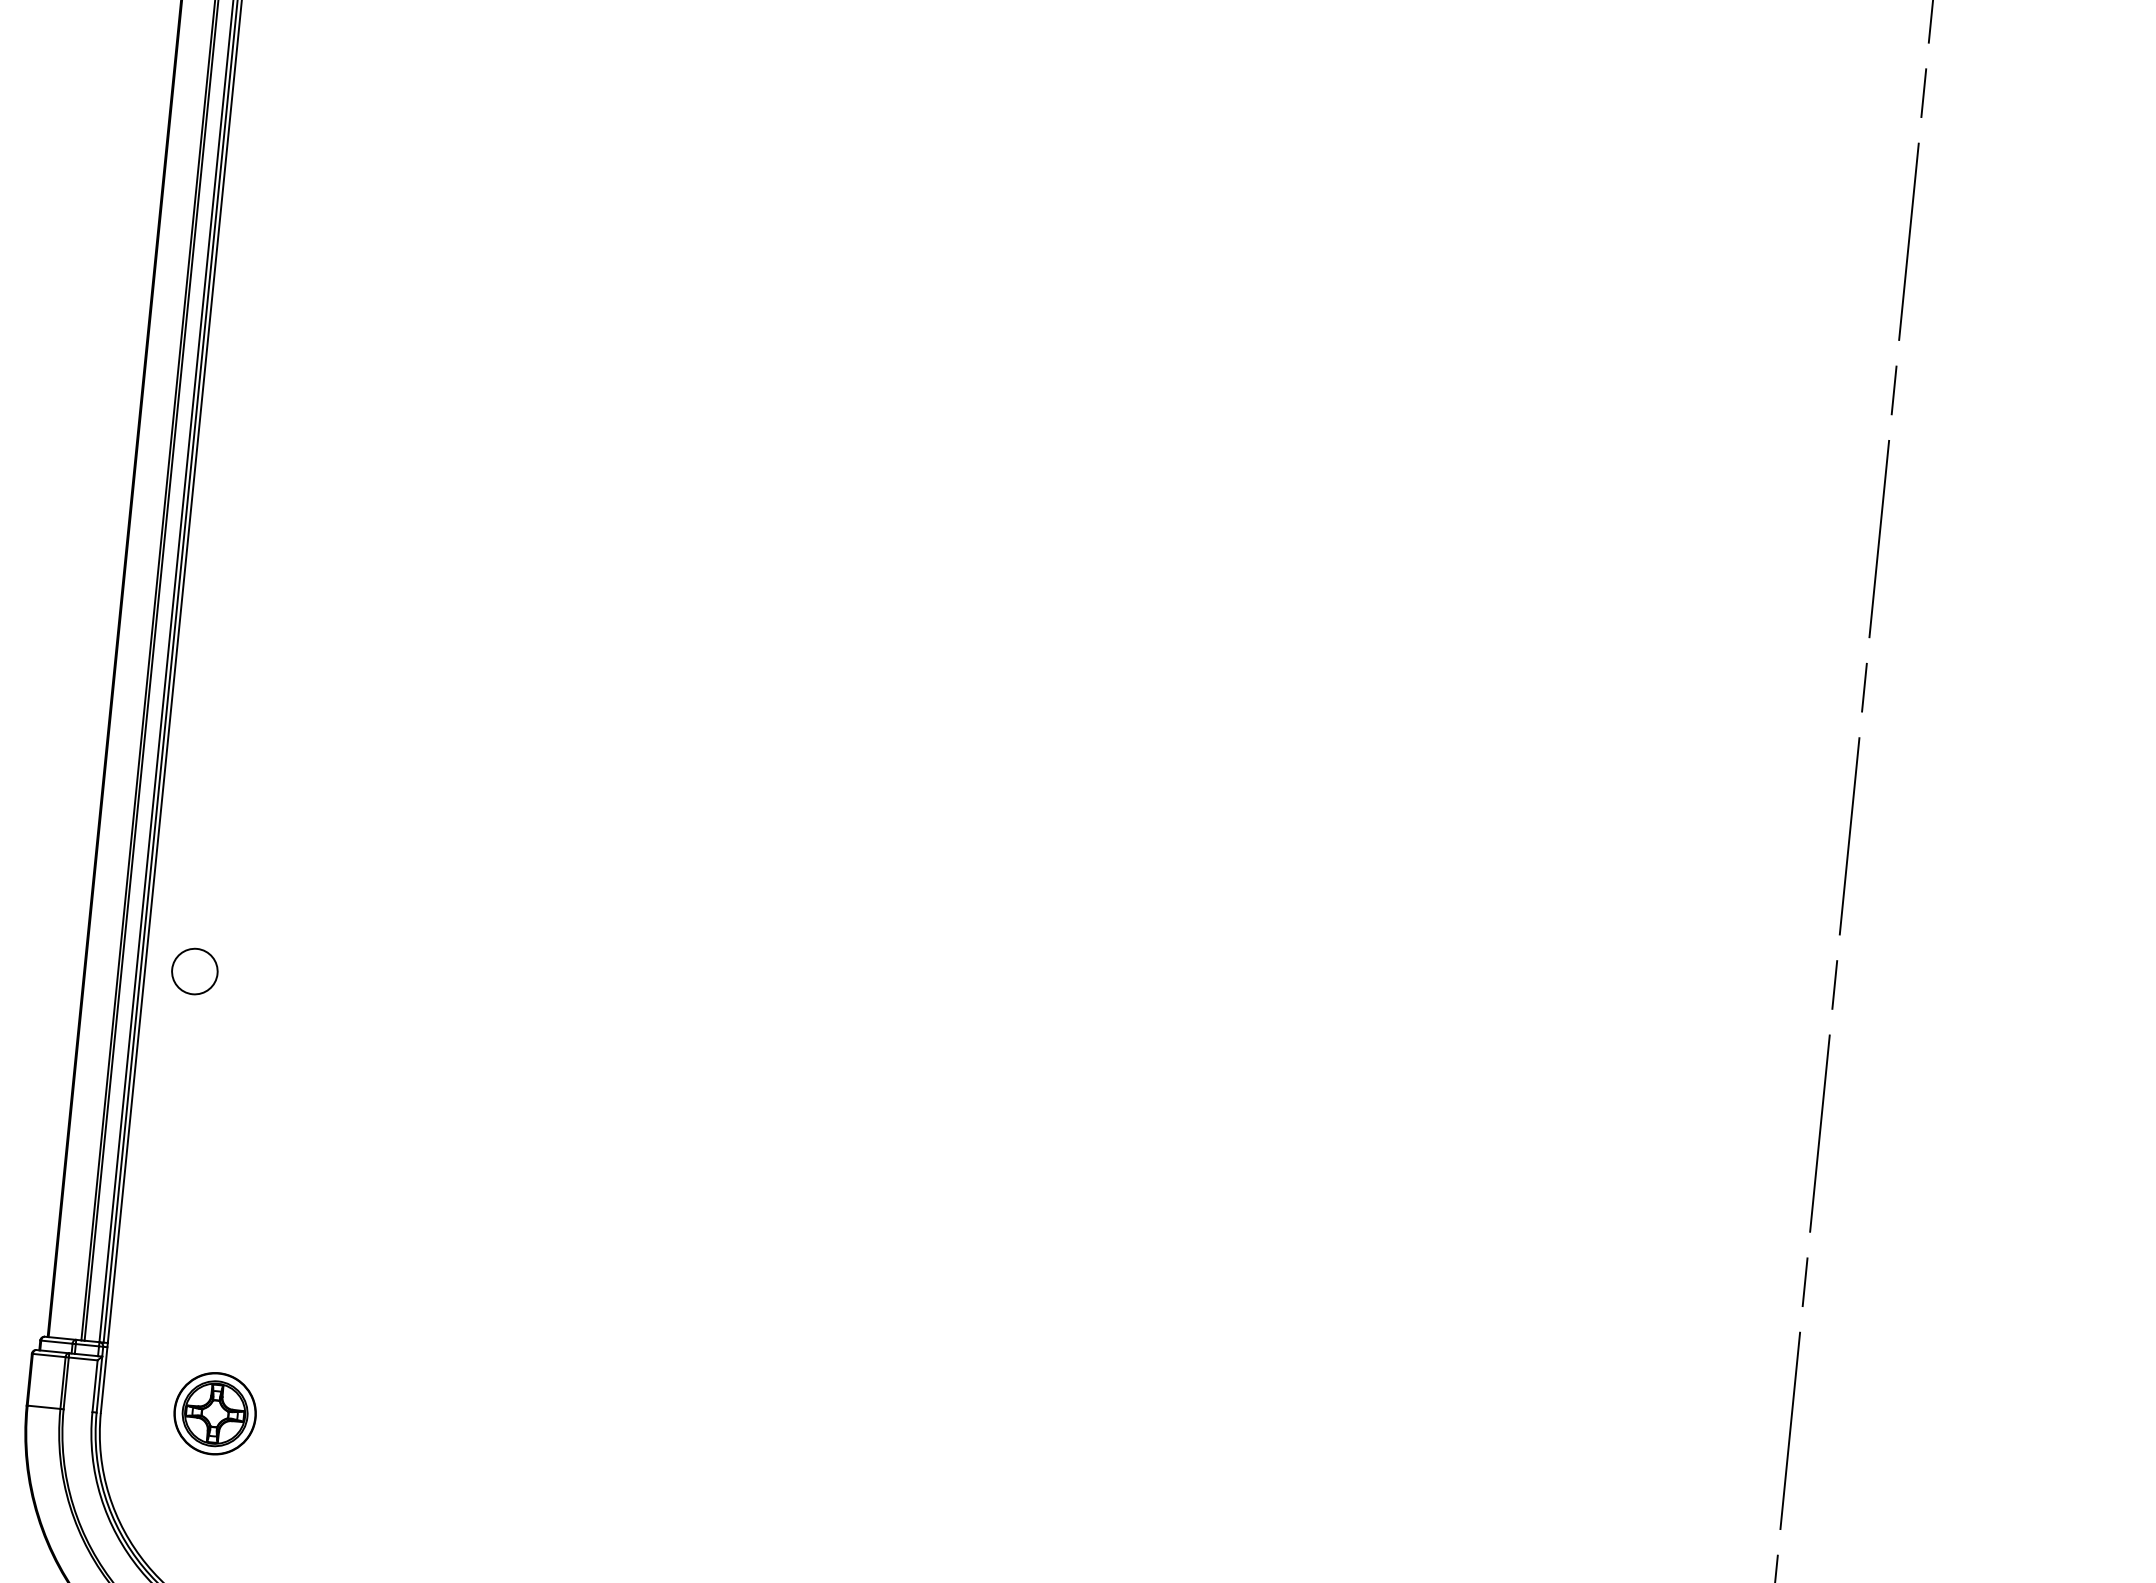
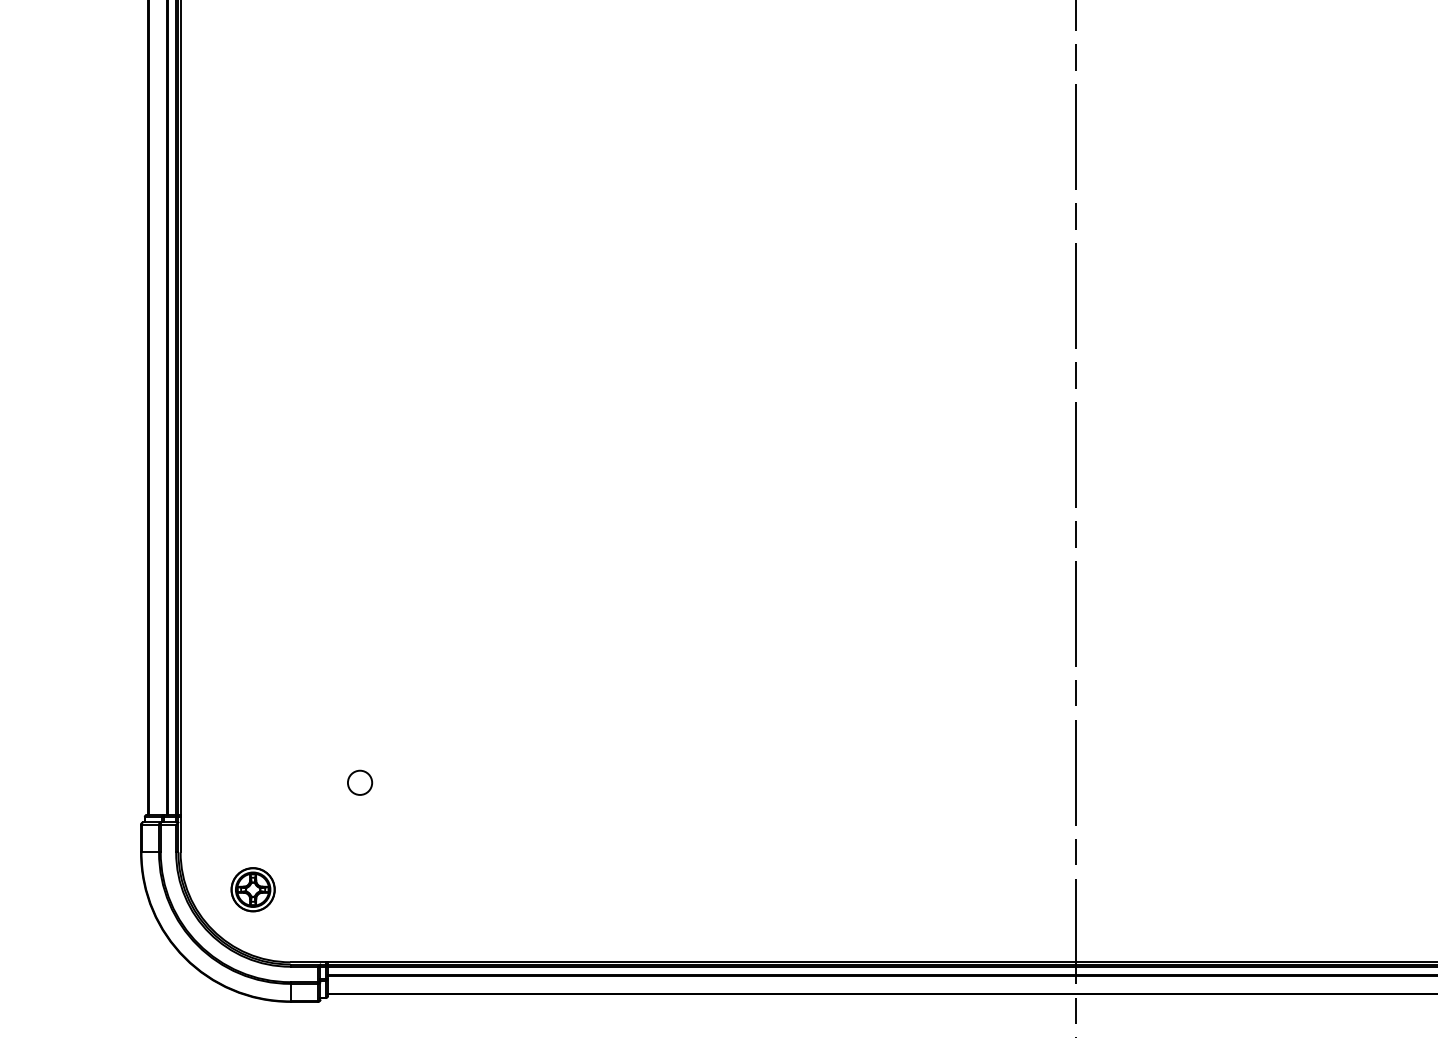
circle: (195, 971) -> (360, 782), moved
part: (213, 1413) -> (252, 889), moved

